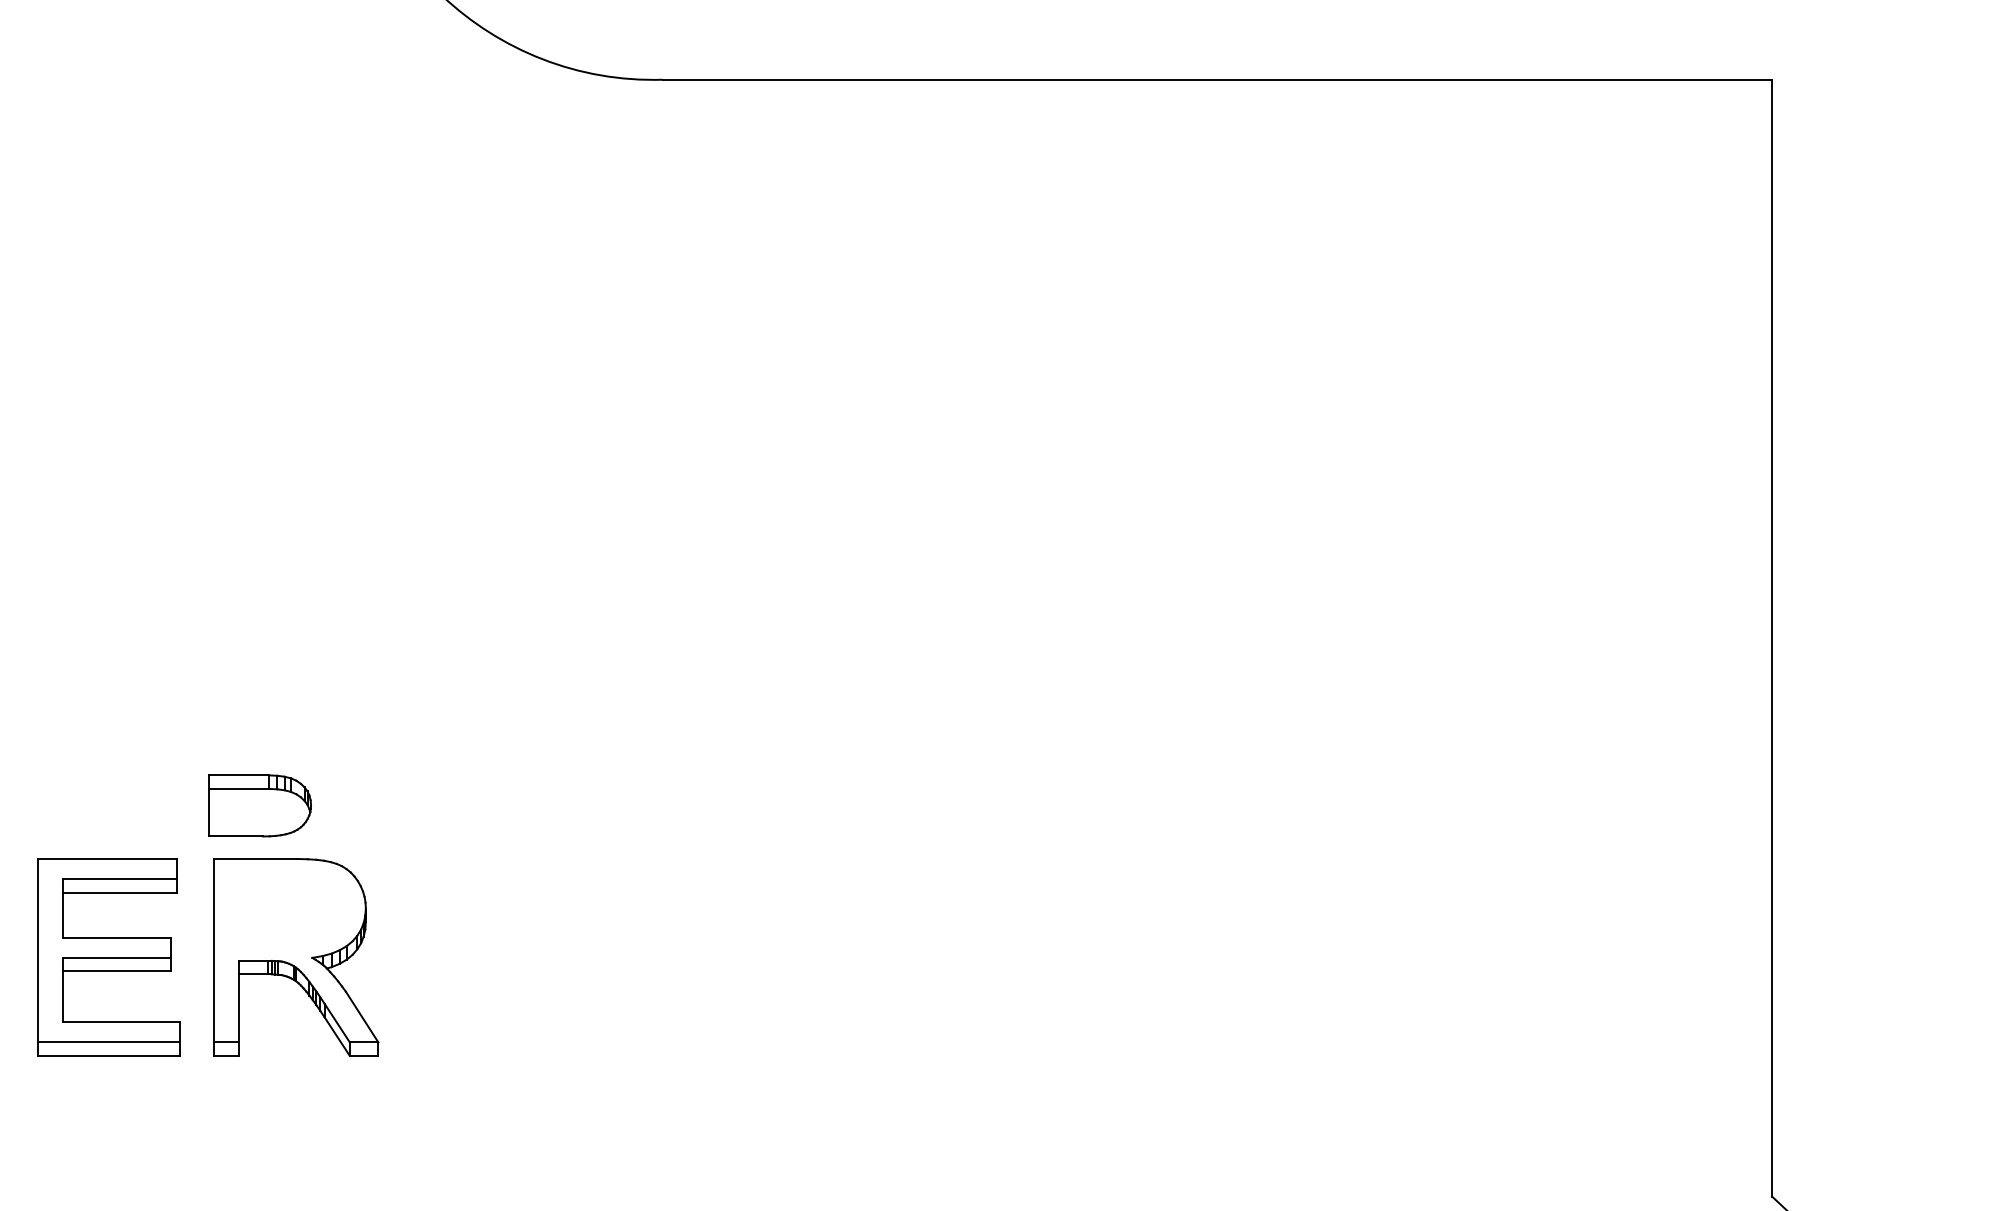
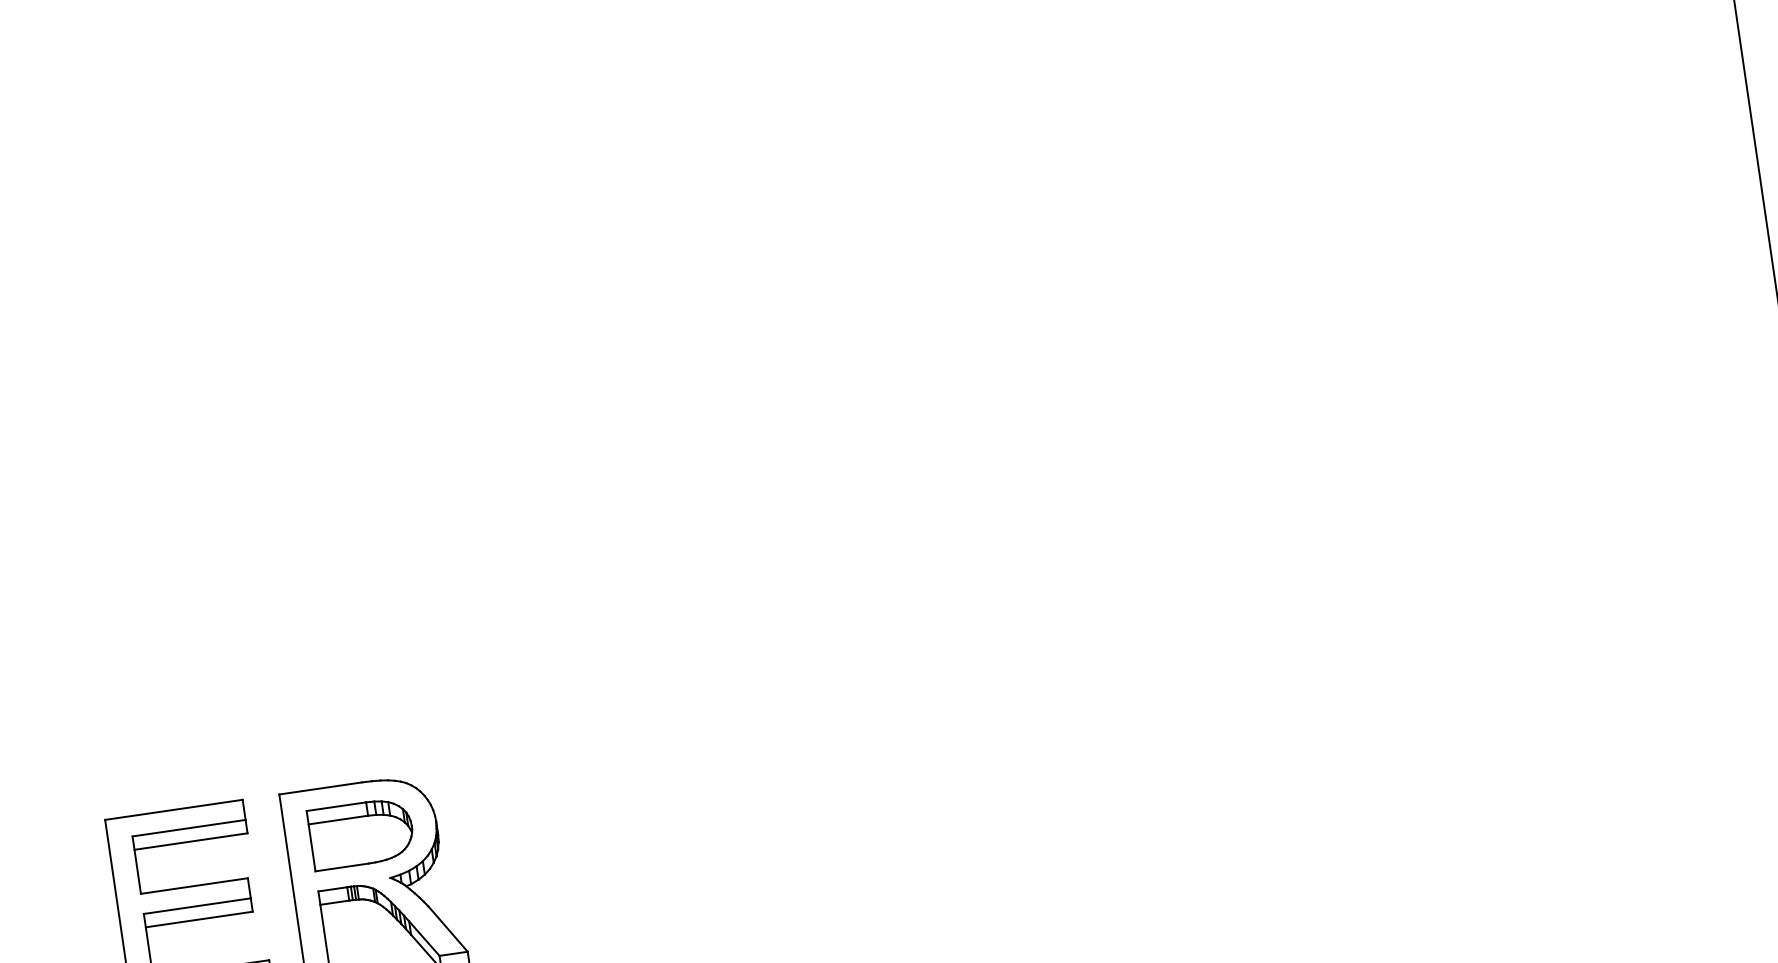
part: (259, 805) -> (360, 833), moved

